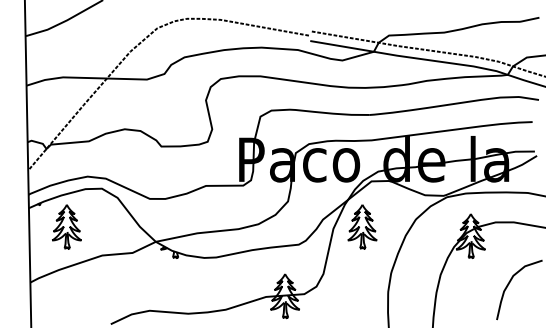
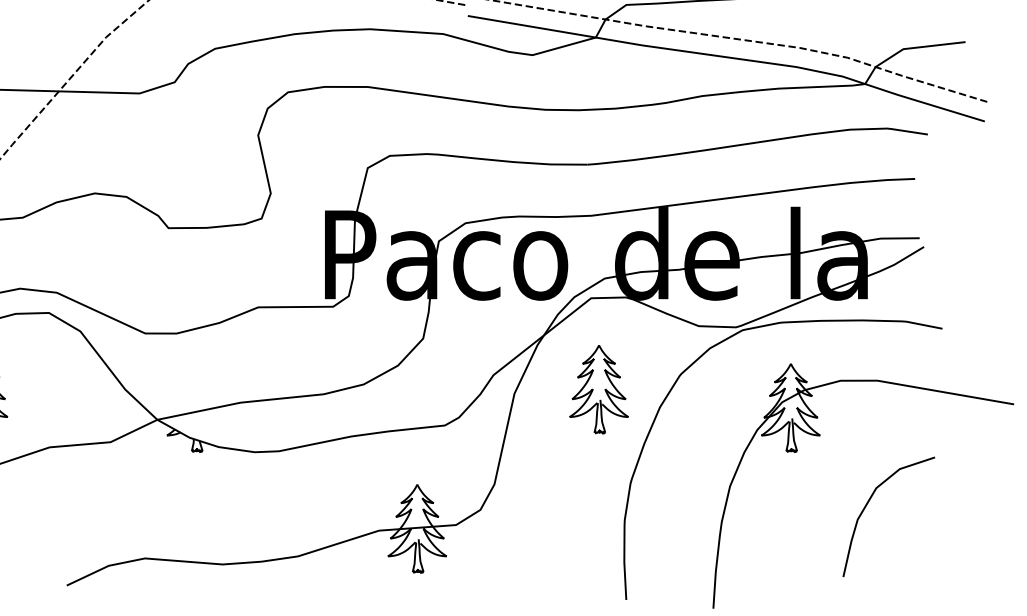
part: (362, 226) -> (599, 388), moved

